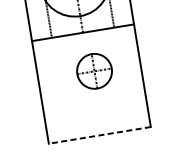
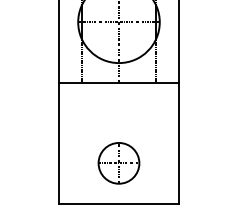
part: (94, 71) -> (118, 163), moved
line: (99, 135) -> (118, 204), dashed -> solid

